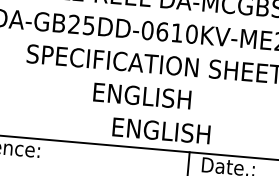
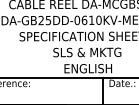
text: (162, 97) -> (87, 52), ENGLISH -> SLS & MKTG

